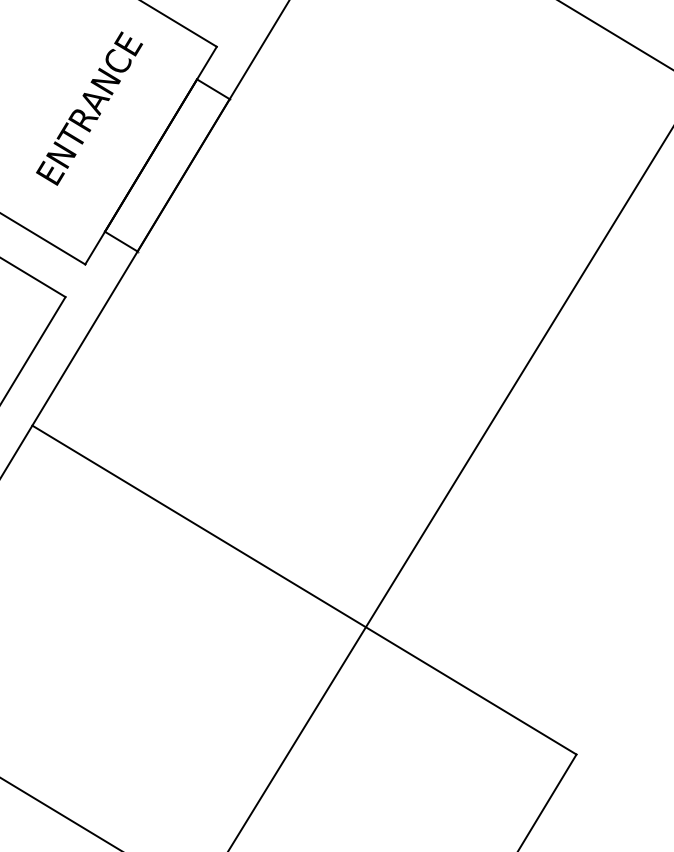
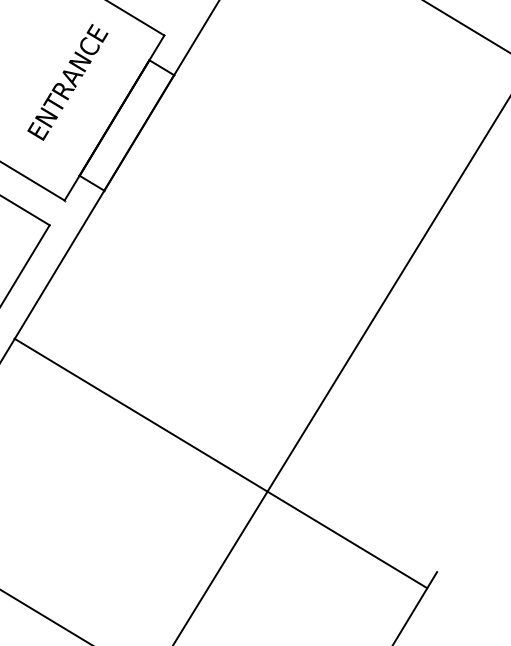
line: (304, 590) -> (220, 463), moved

